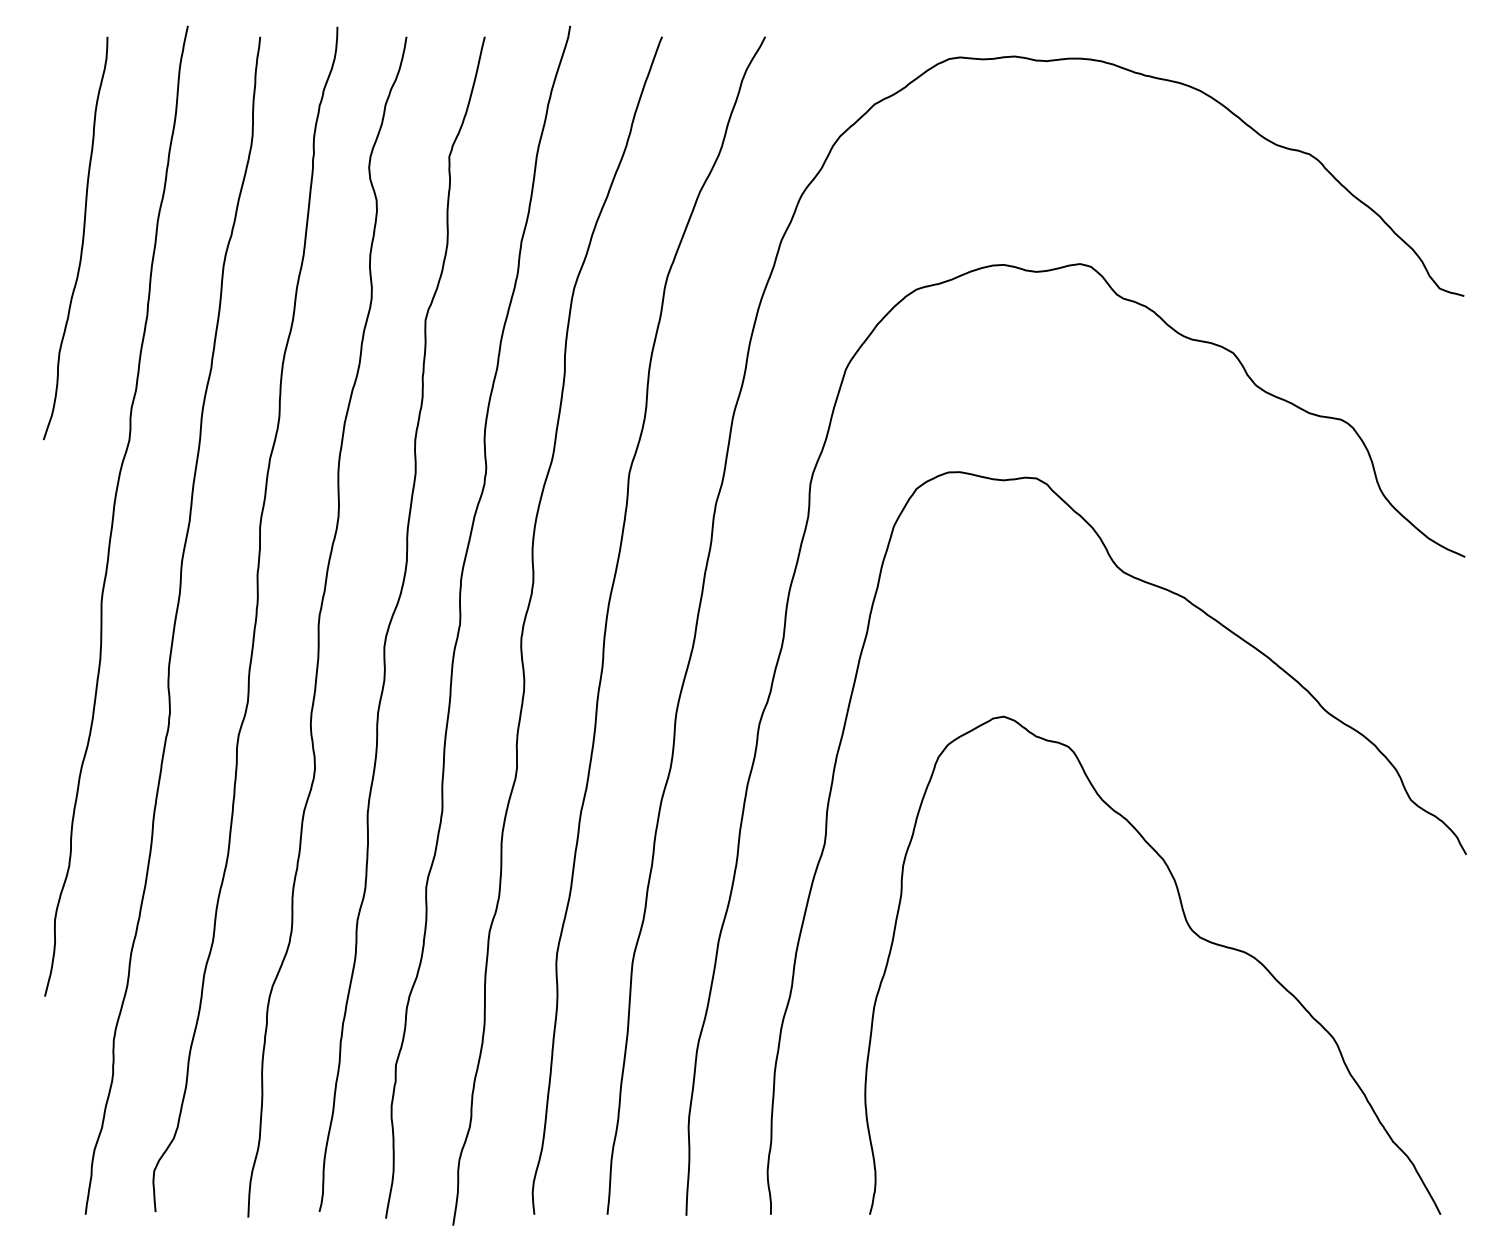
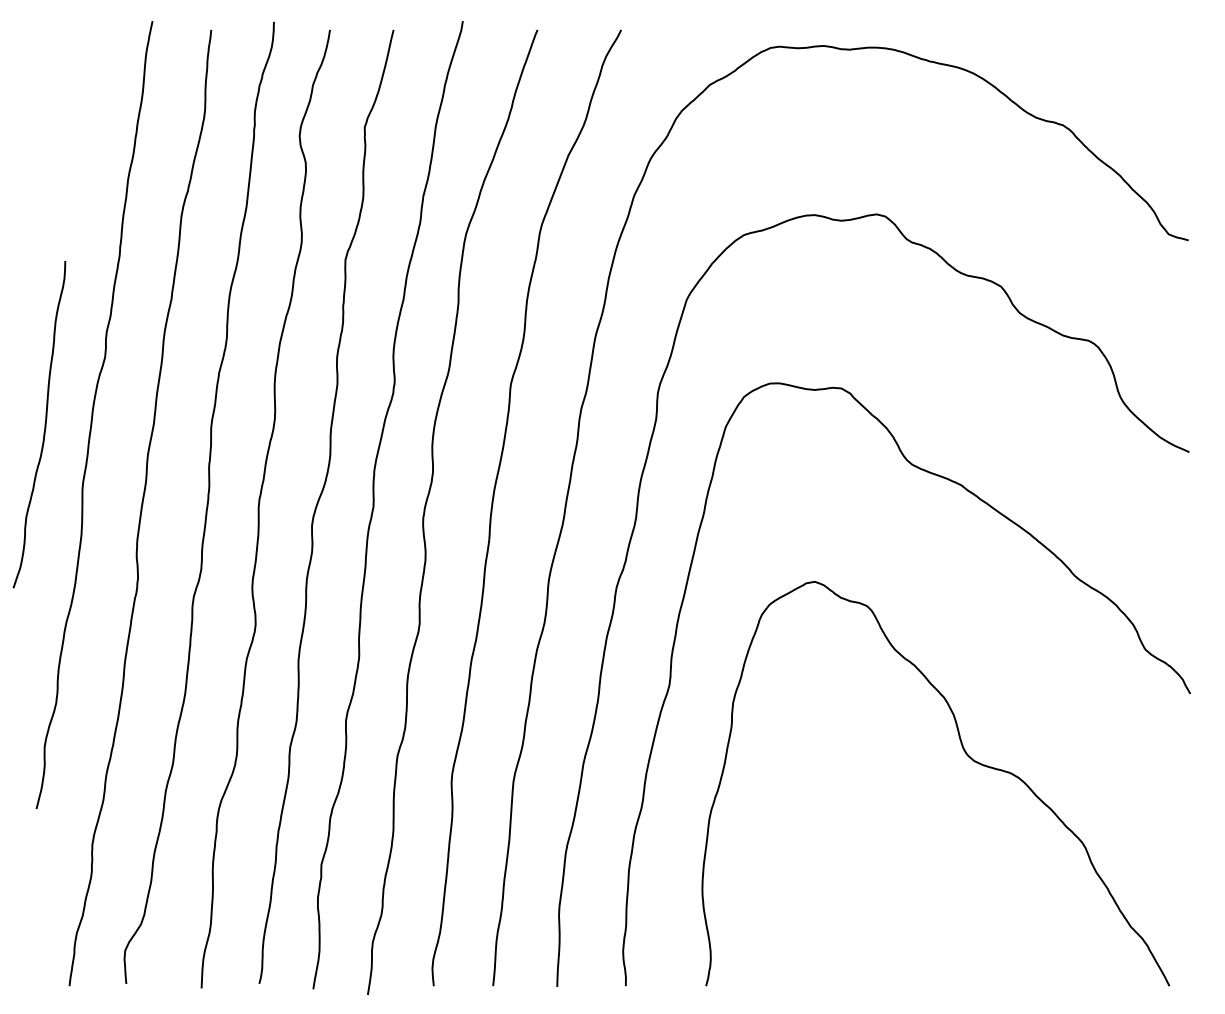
curve: (81, 238) -> (44, 424), moved

